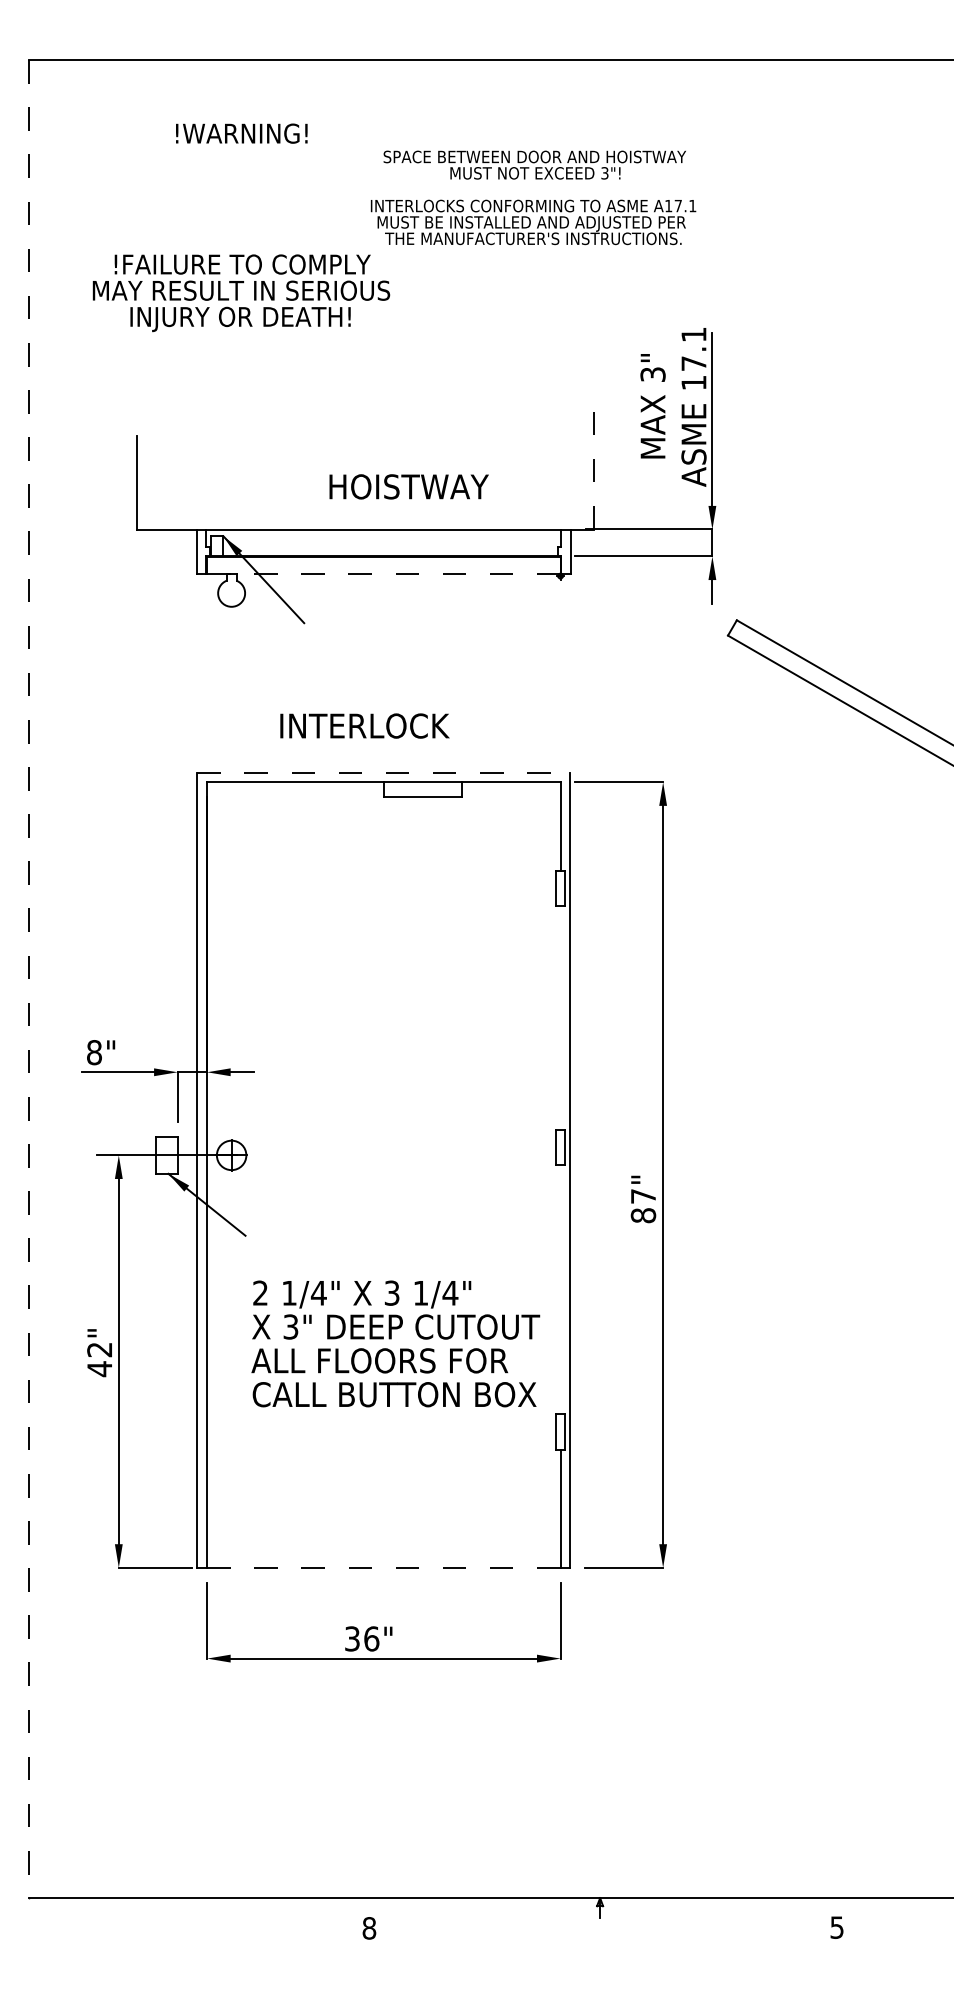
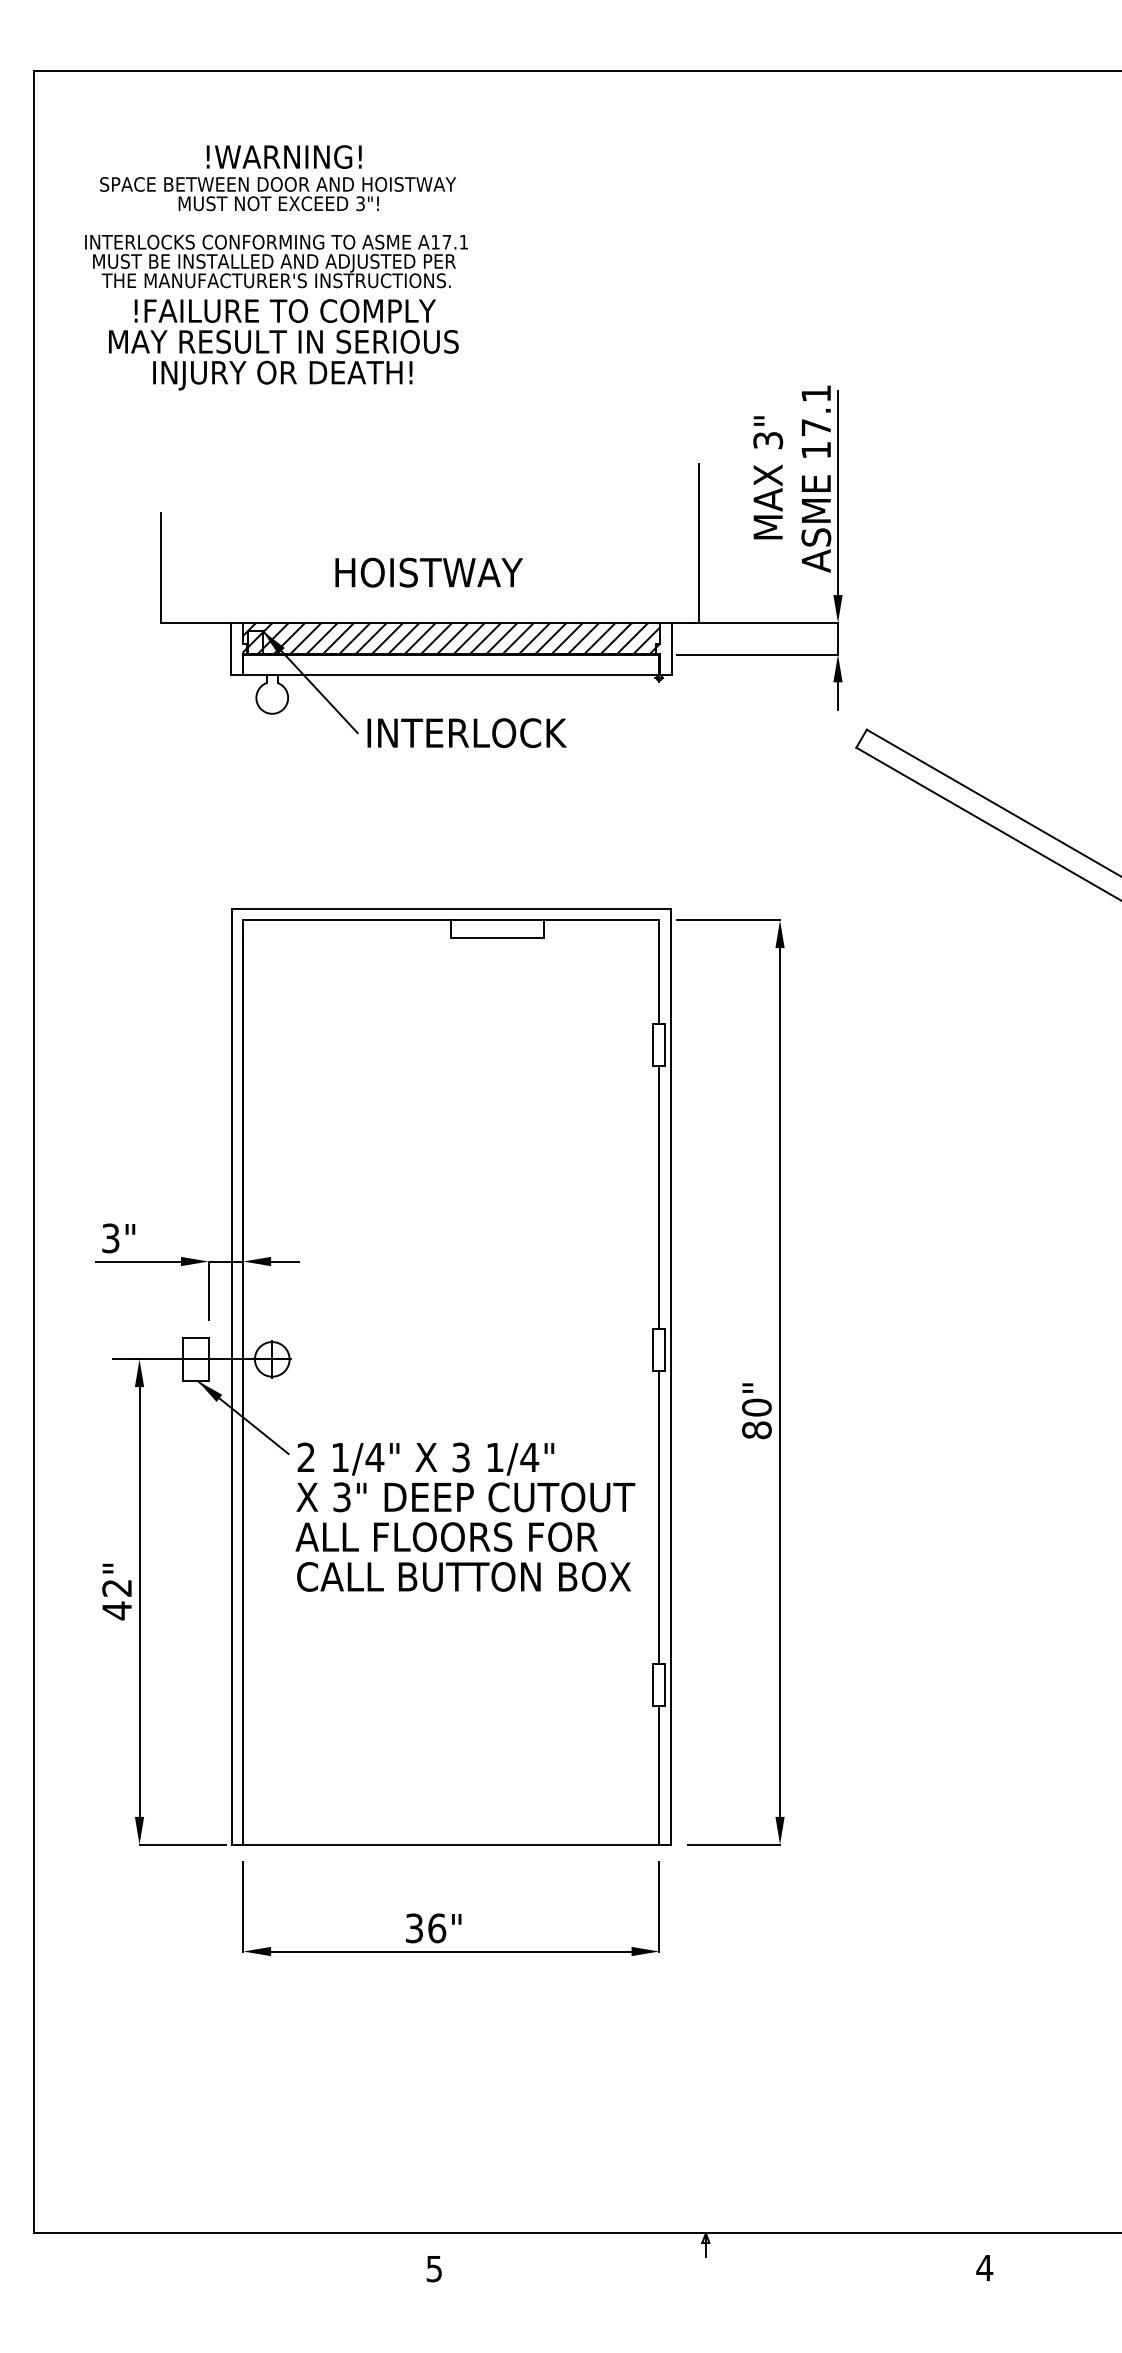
text: (533, 197) -> (276, 232), moved
line: (594, 462) -> (699, 543), dashed -> solid
text: (408, 486) -> (428, 572), moved
hatch: (383, 541) -> (451, 637), added
line: (383, 573) -> (451, 674), dashed -> solid
text: (364, 726) -> (466, 733), moved
line: (383, 772) -> (451, 908), dashed -> solid
line: (28, 979) -> (33, 1152), dashed -> solid
line: (560, 1017) -> (659, 1197), added
text: (94, 1052) -> (110, 1238), 8" -> 3"
text: (643, 1196) -> (756, 1407), 87" -> 80"
line: (560, 1289) -> (659, 1517), added
text: (395, 1343) -> (465, 1516), moved
line: (383, 1567) -> (451, 1844), dashed -> solid
text: (369, 1927) -> (434, 2268), 8 -> 5
text: (836, 1927) -> (984, 2268), 5 -> 4

